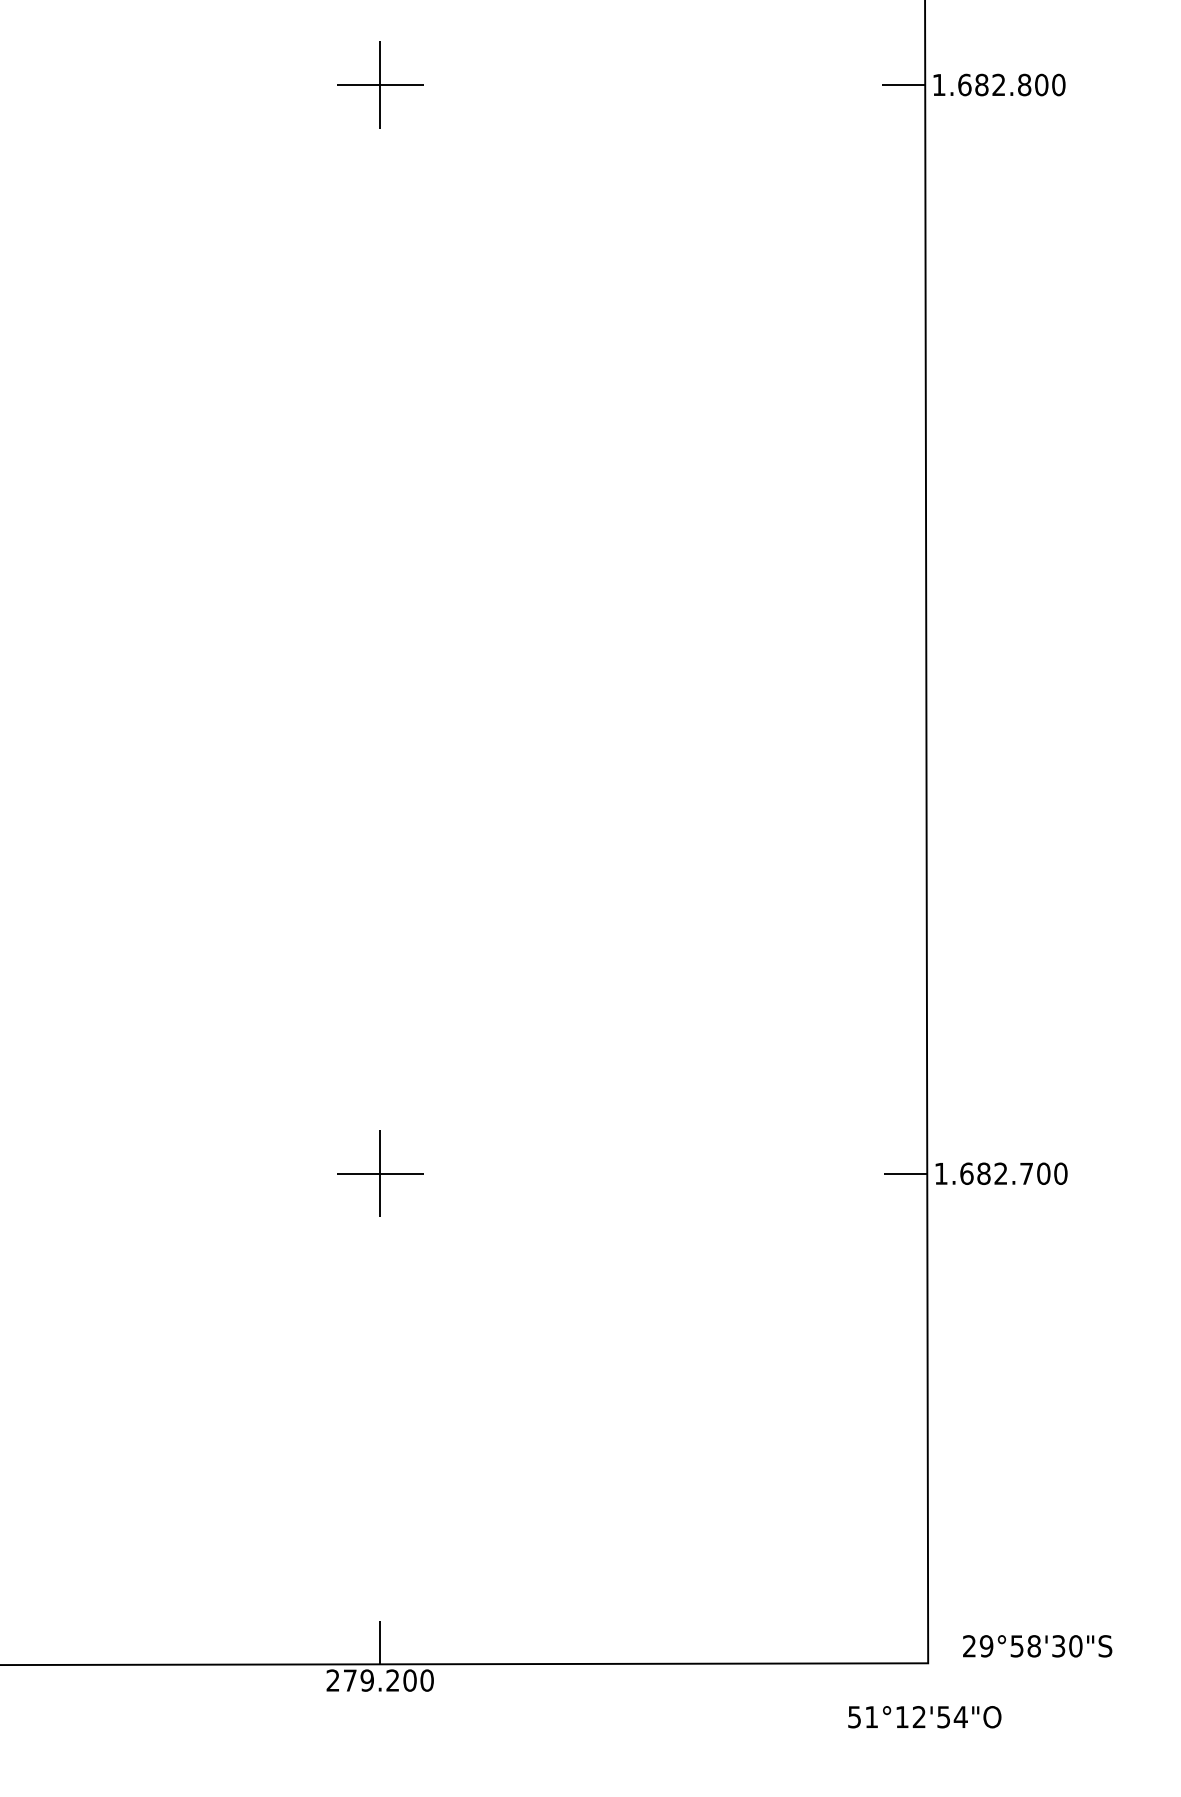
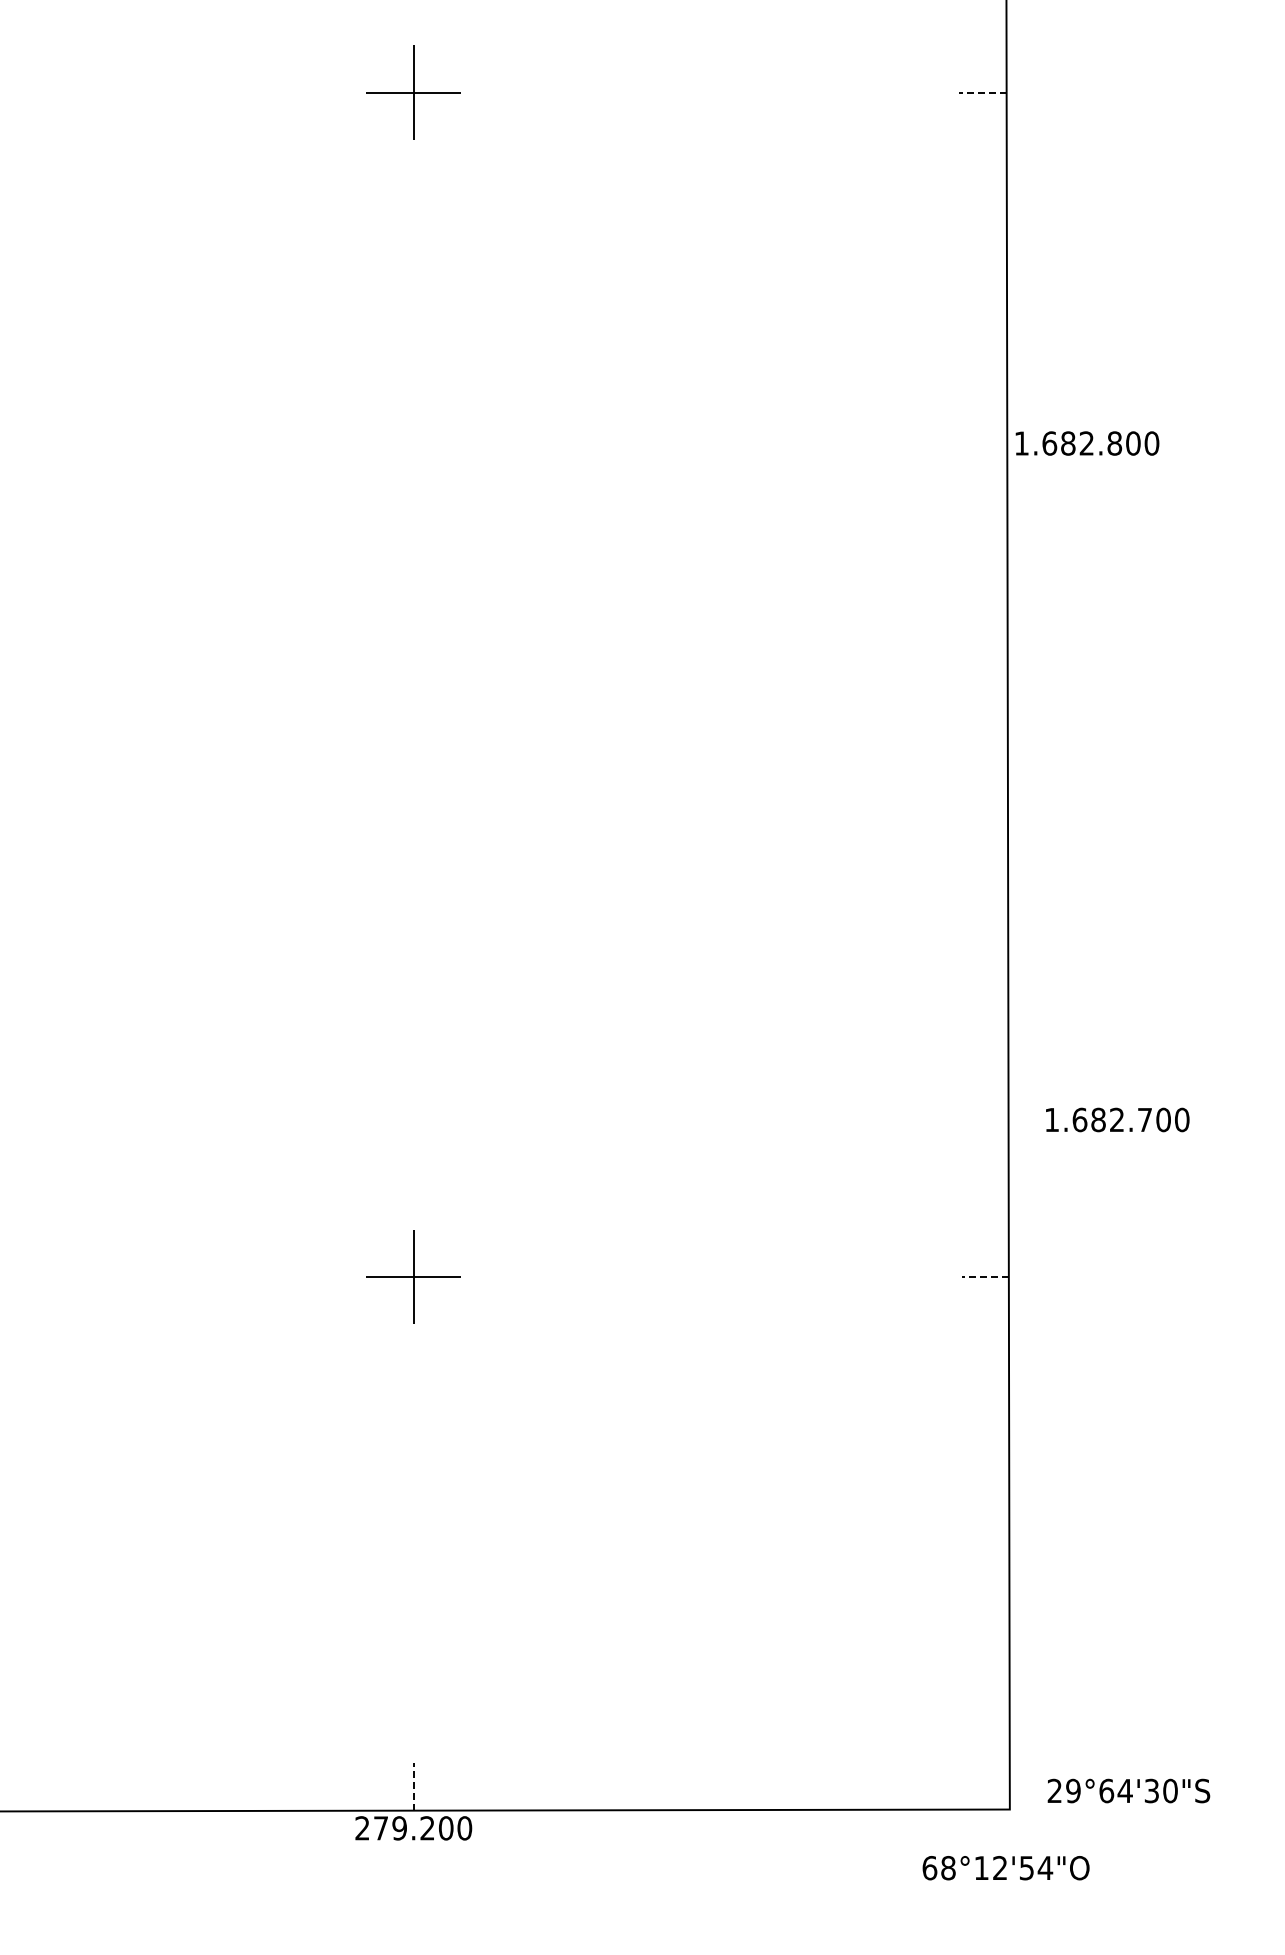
line: (903, 85) -> (982, 92), solid -> dashed
text: (999, 85) -> (1087, 443), moved
text: (1001, 1173) -> (1117, 1119), moved
line: (905, 1174) -> (985, 1277), solid -> dashed
line: (380, 1642) -> (413, 1786), solid -> dashed
text: (1025, 1645) -> (1115, 1790), 29°58'30"S -> 29°64'30"S
text: (862, 1717) -> (938, 1868), 51°12'54"O -> 68°12'54"O

